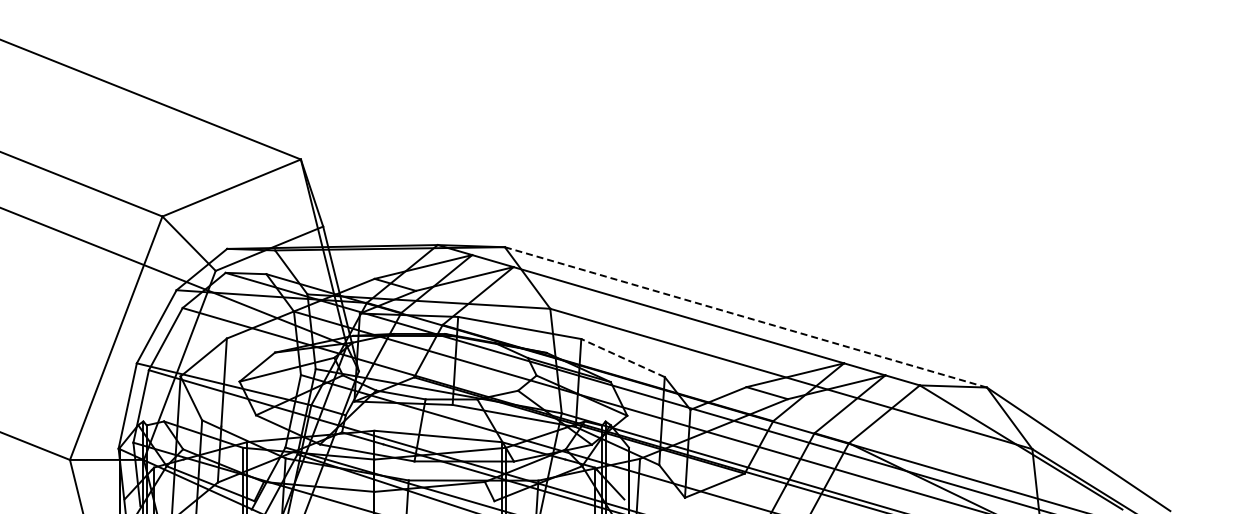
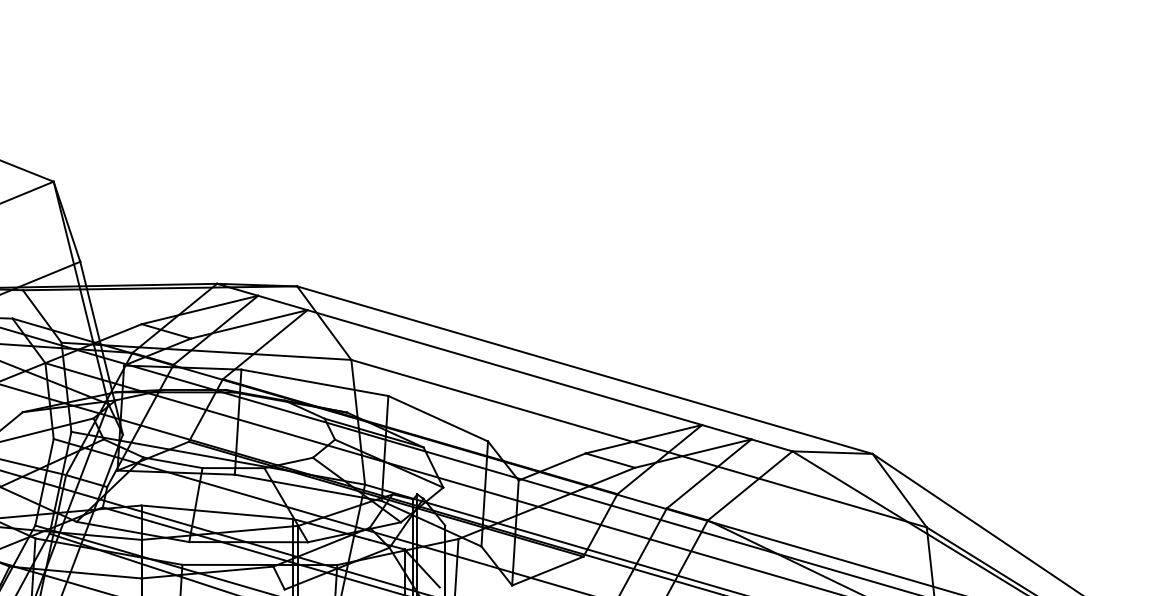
line: (746, 317) -> (585, 370), dashed -> solid
line: (623, 358) -> (438, 419), dashed -> solid

